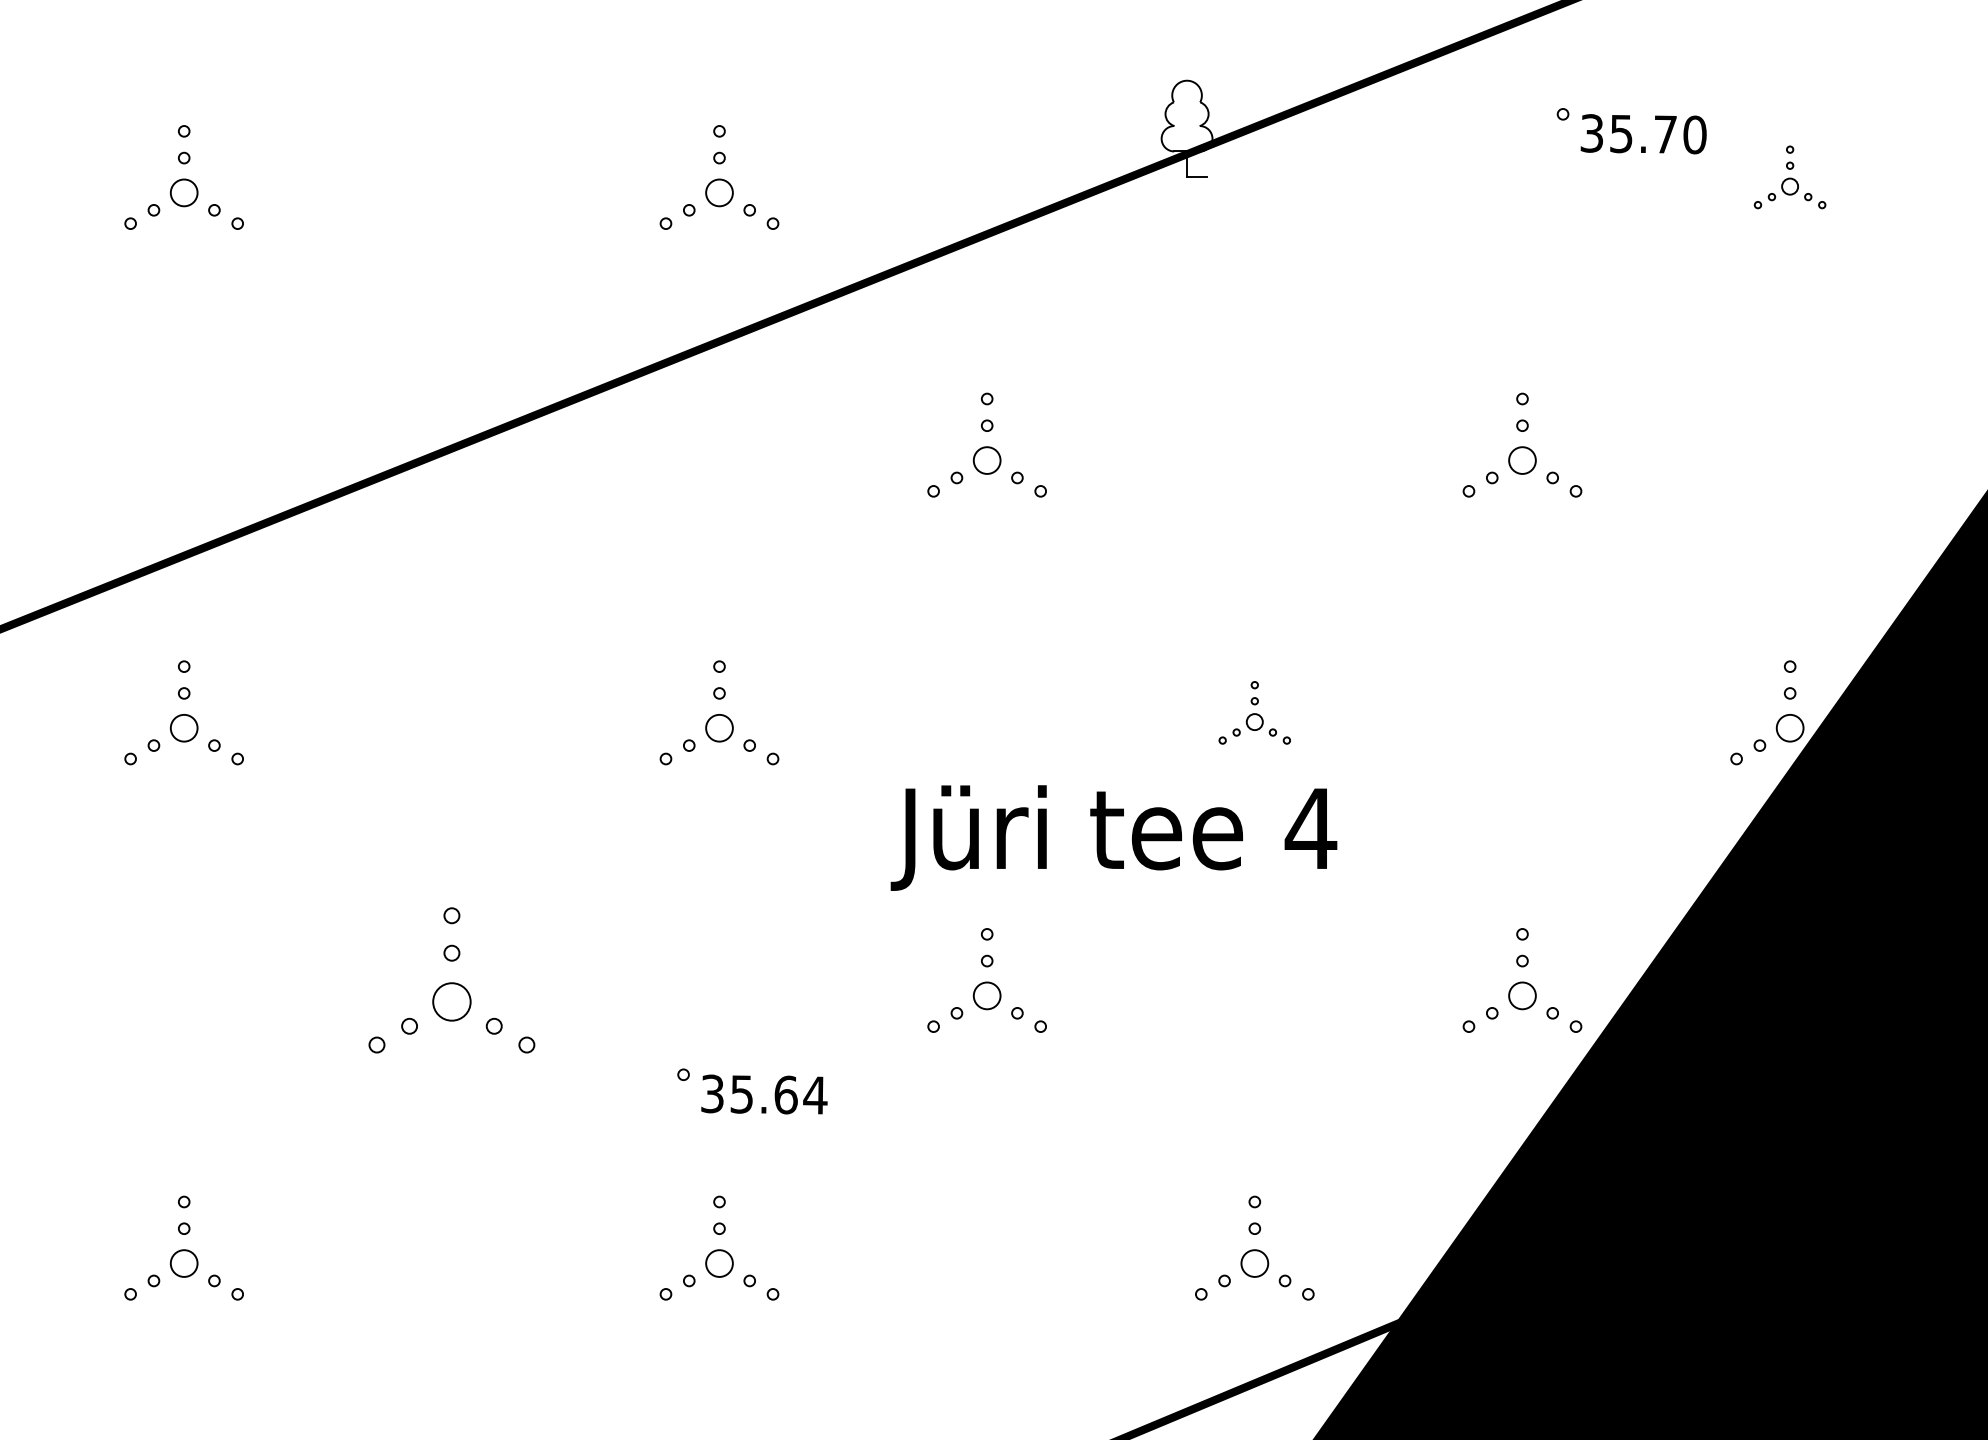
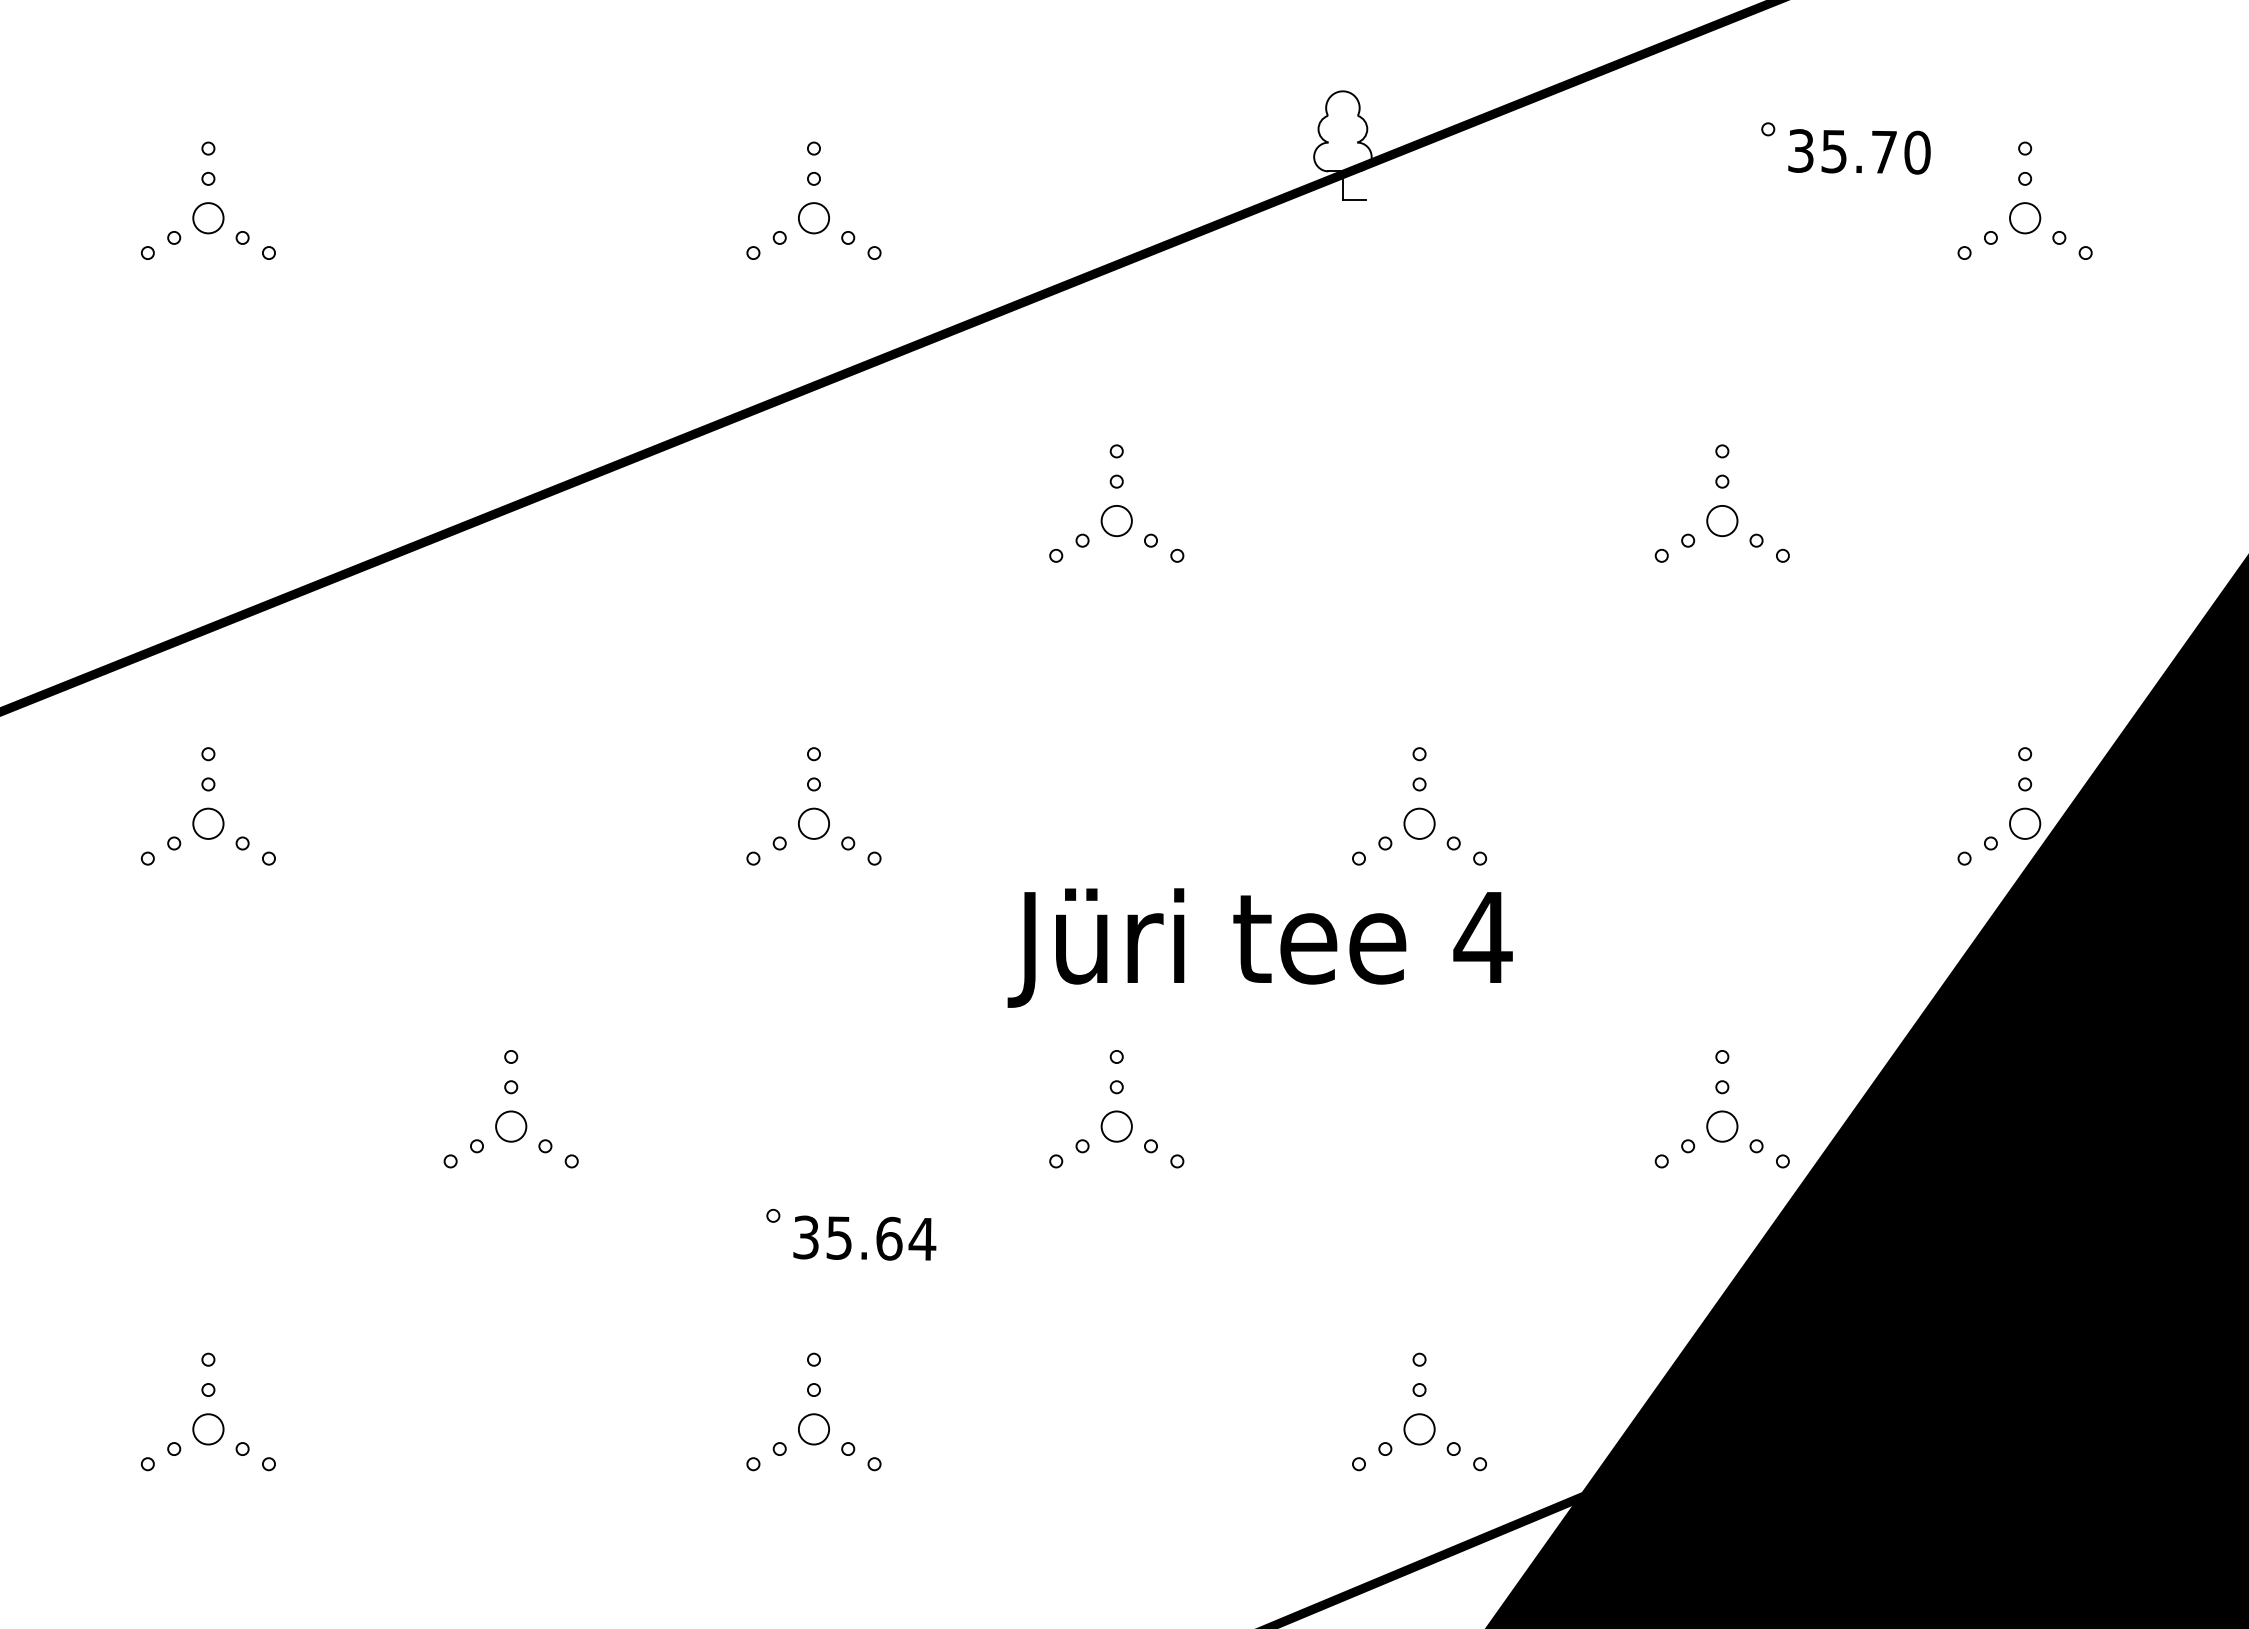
part: (1789, 177) -> (2024, 200), size x1.67
part: (1254, 712) -> (1419, 806), size x1.67
part: (451, 980) -> (510, 1109), size x0.71

